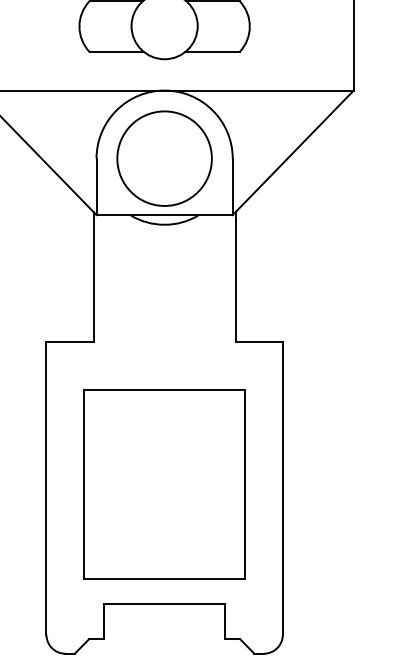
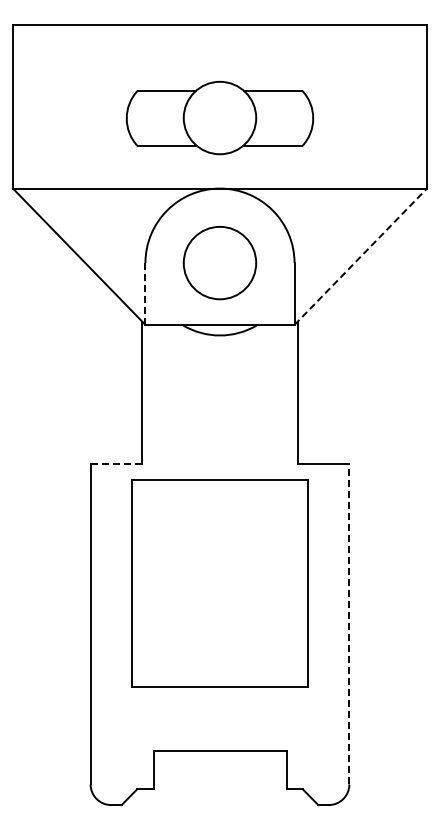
line: (293, 152) -> (361, 256), solid -> dashed
circle: (164, 158) -> (219, 262), size x0.7
line: (96, 187) -> (145, 294), solid -> dashed
line: (70, 341) -> (116, 463), solid -> dashed
part: (164, 484) -> (219, 583), moved
line: (282, 487) -> (349, 623), solid -> dashed

